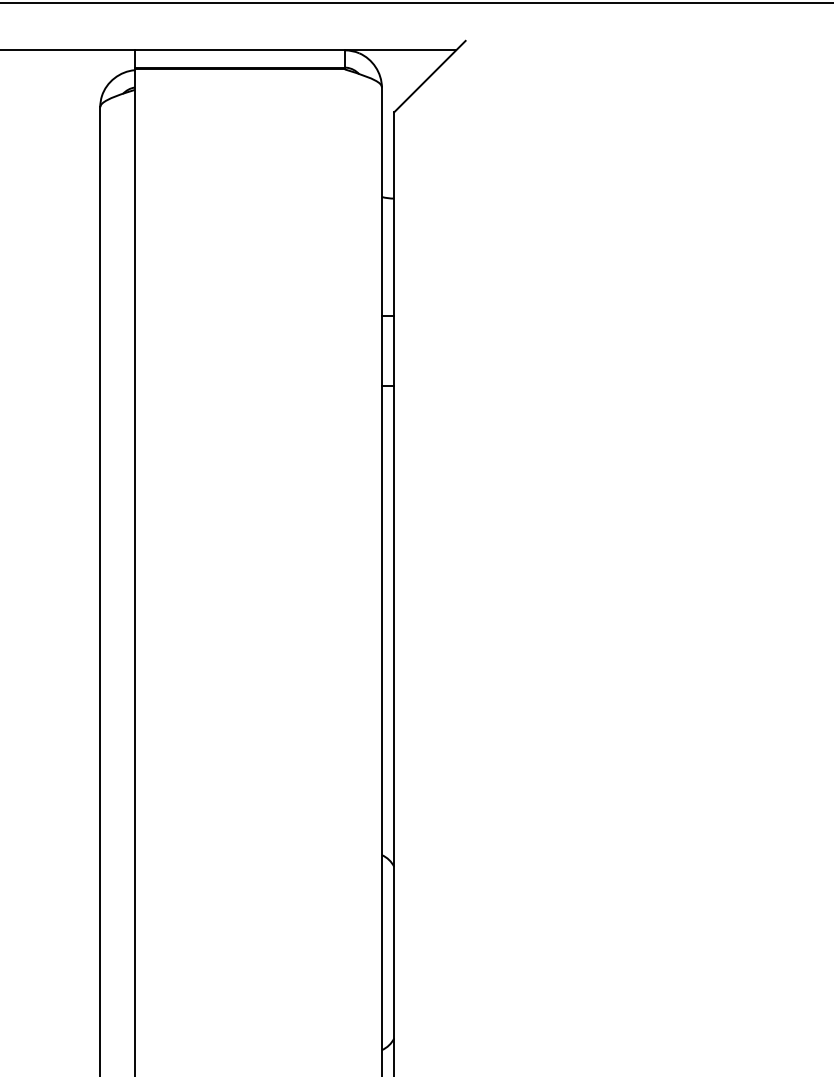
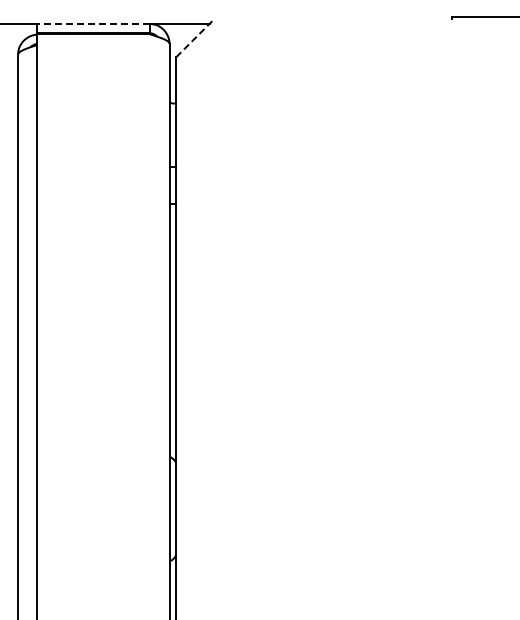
line: (238, 49) -> (92, 23), solid -> dashed
line: (430, 75) -> (195, 37), solid -> dashed

